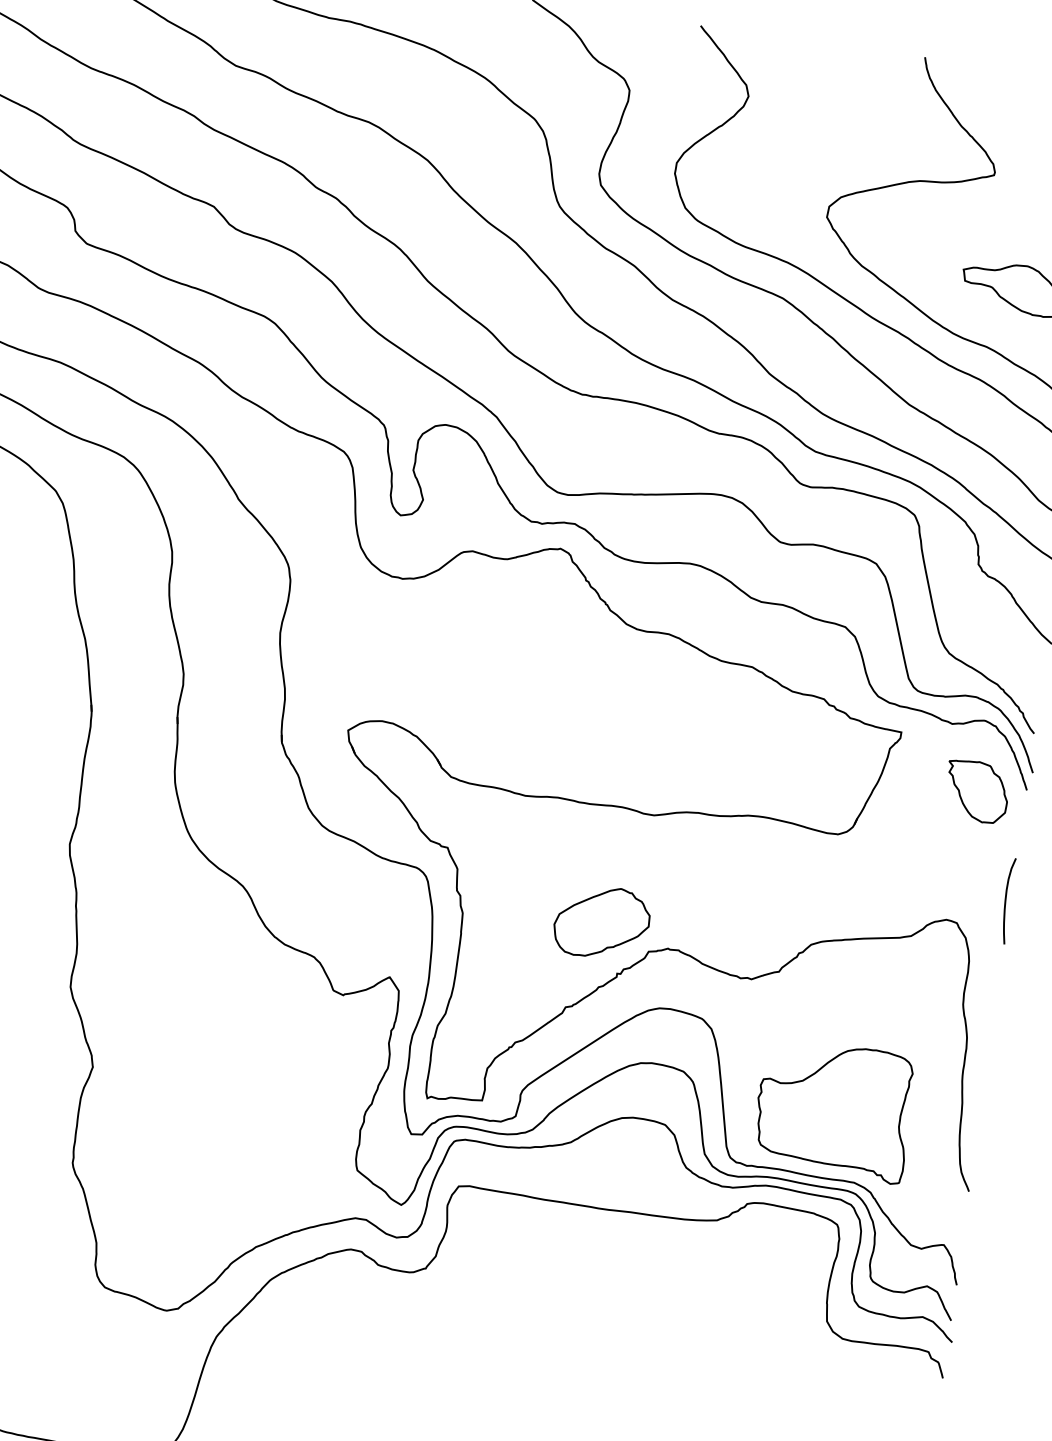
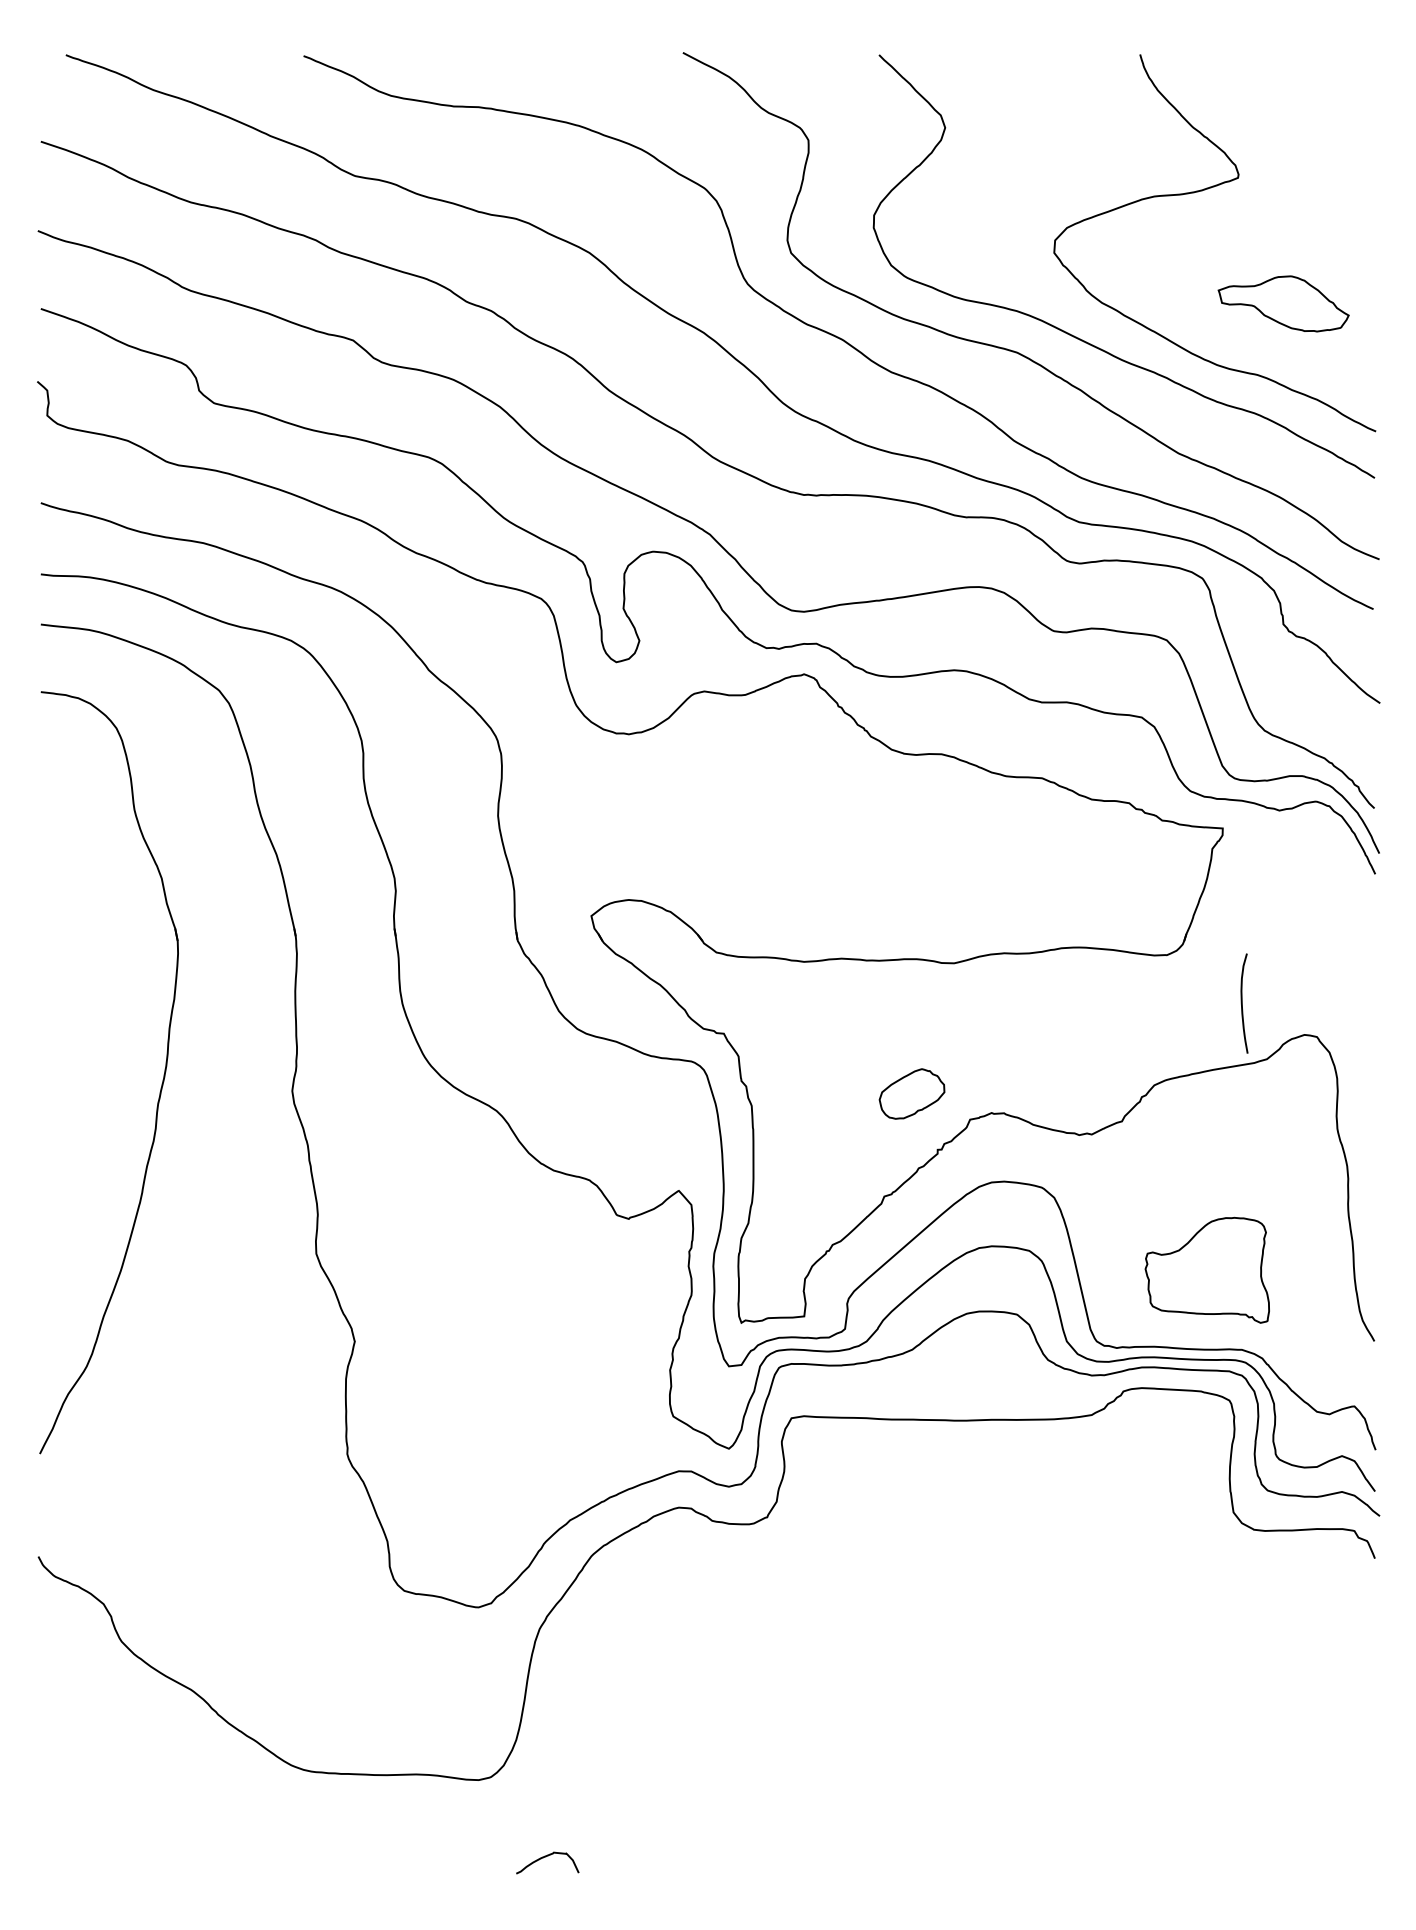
part: (976, 791) -> (1318, 883), removed
curve: (1006, 900) -> (1242, 1003), moved
part: (601, 922) -> (911, 1093), size x0.6
part: (834, 1110) -> (1207, 1270), size x0.7

